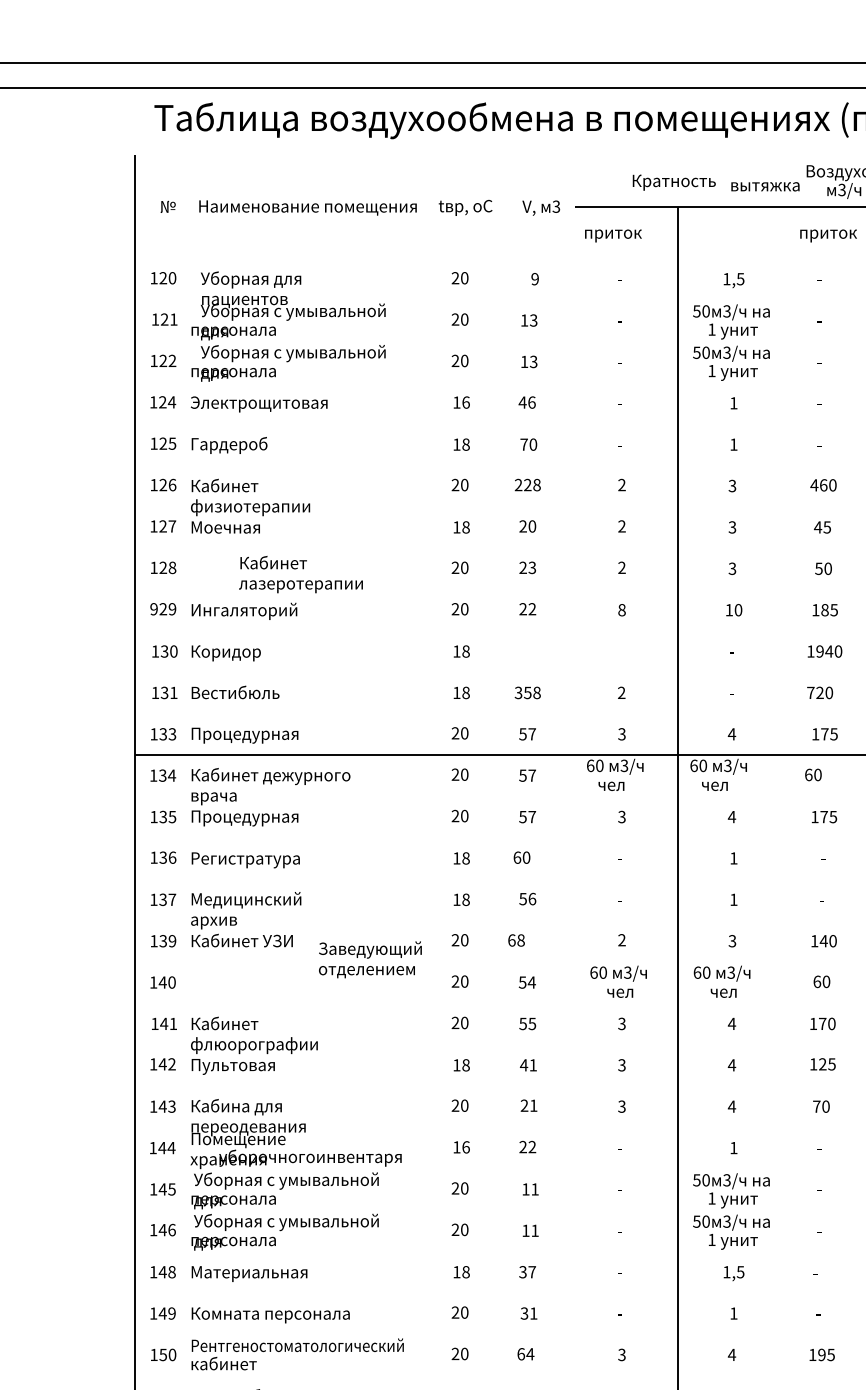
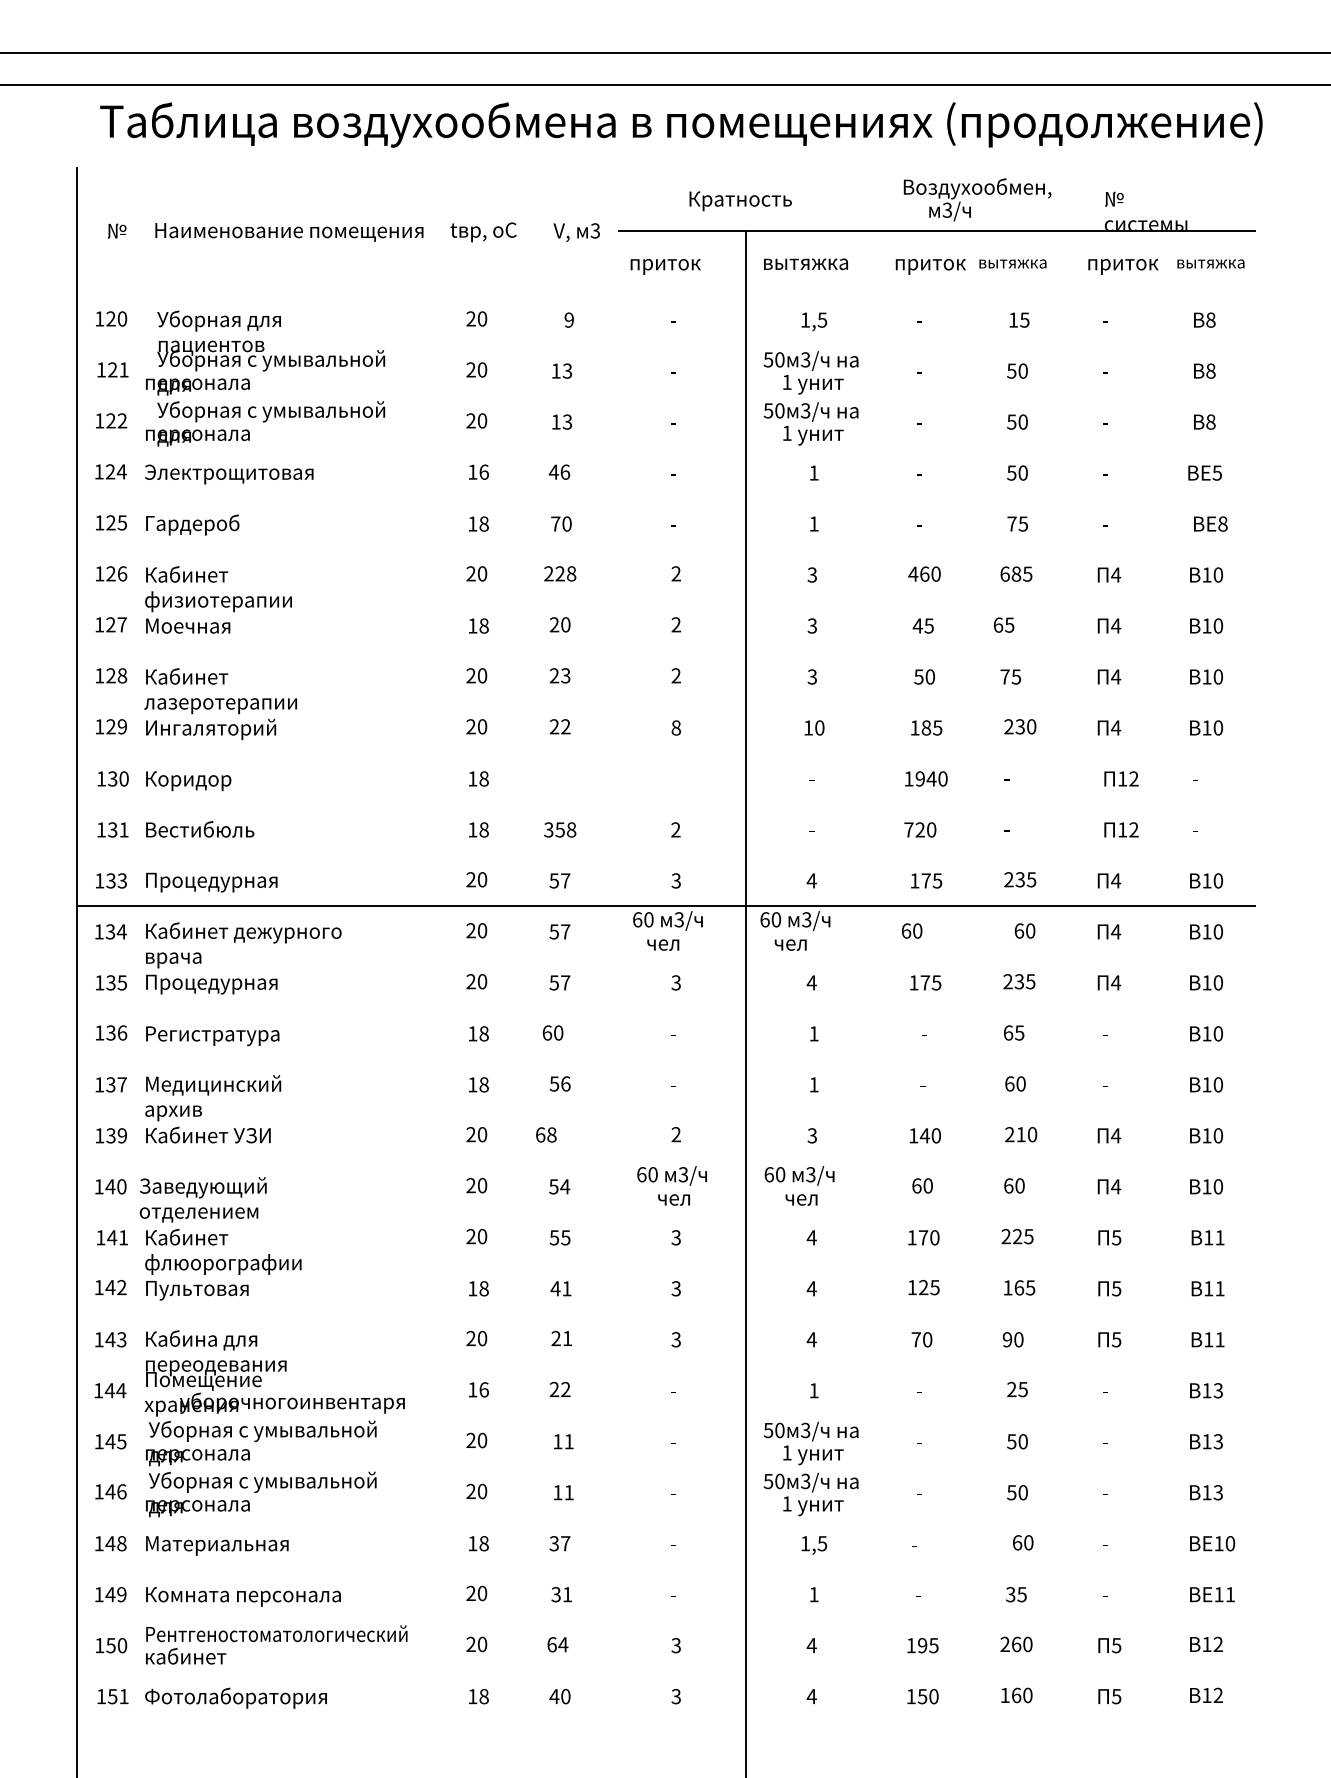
text: (765, 186) -> (805, 264), moved
text: (300, 574) -> (220, 691), moved
text: (153, 608) -> (99, 726), 929 -> 129
text: (369, 959) -> (202, 1199), moved

